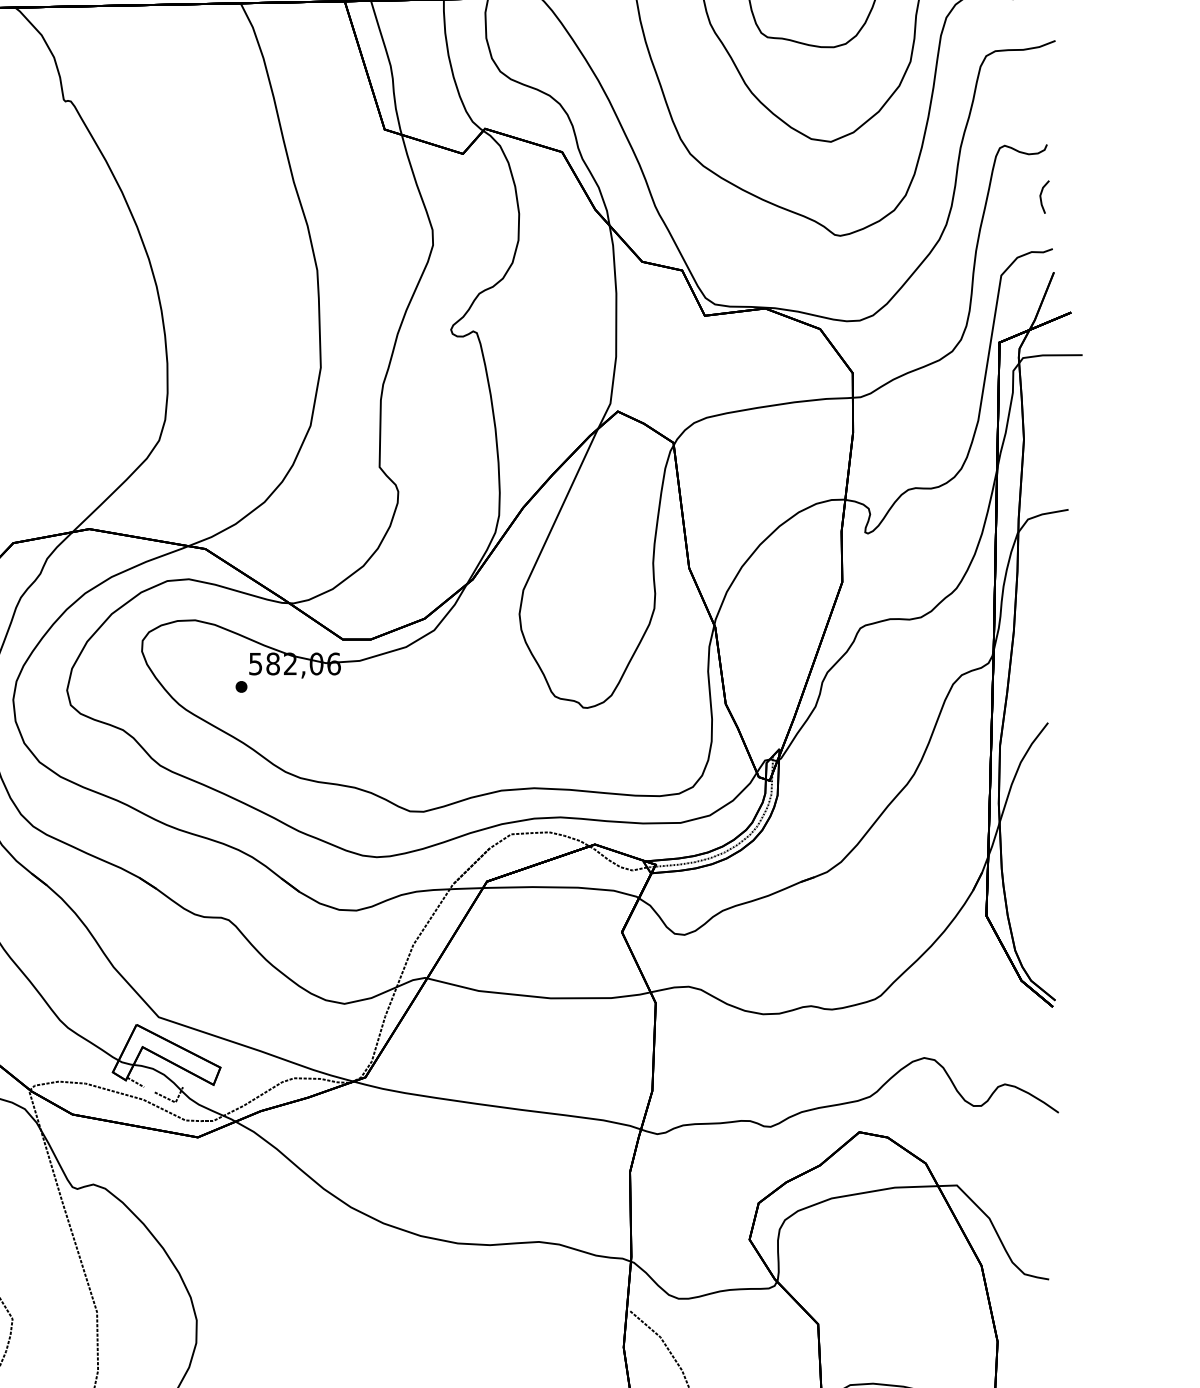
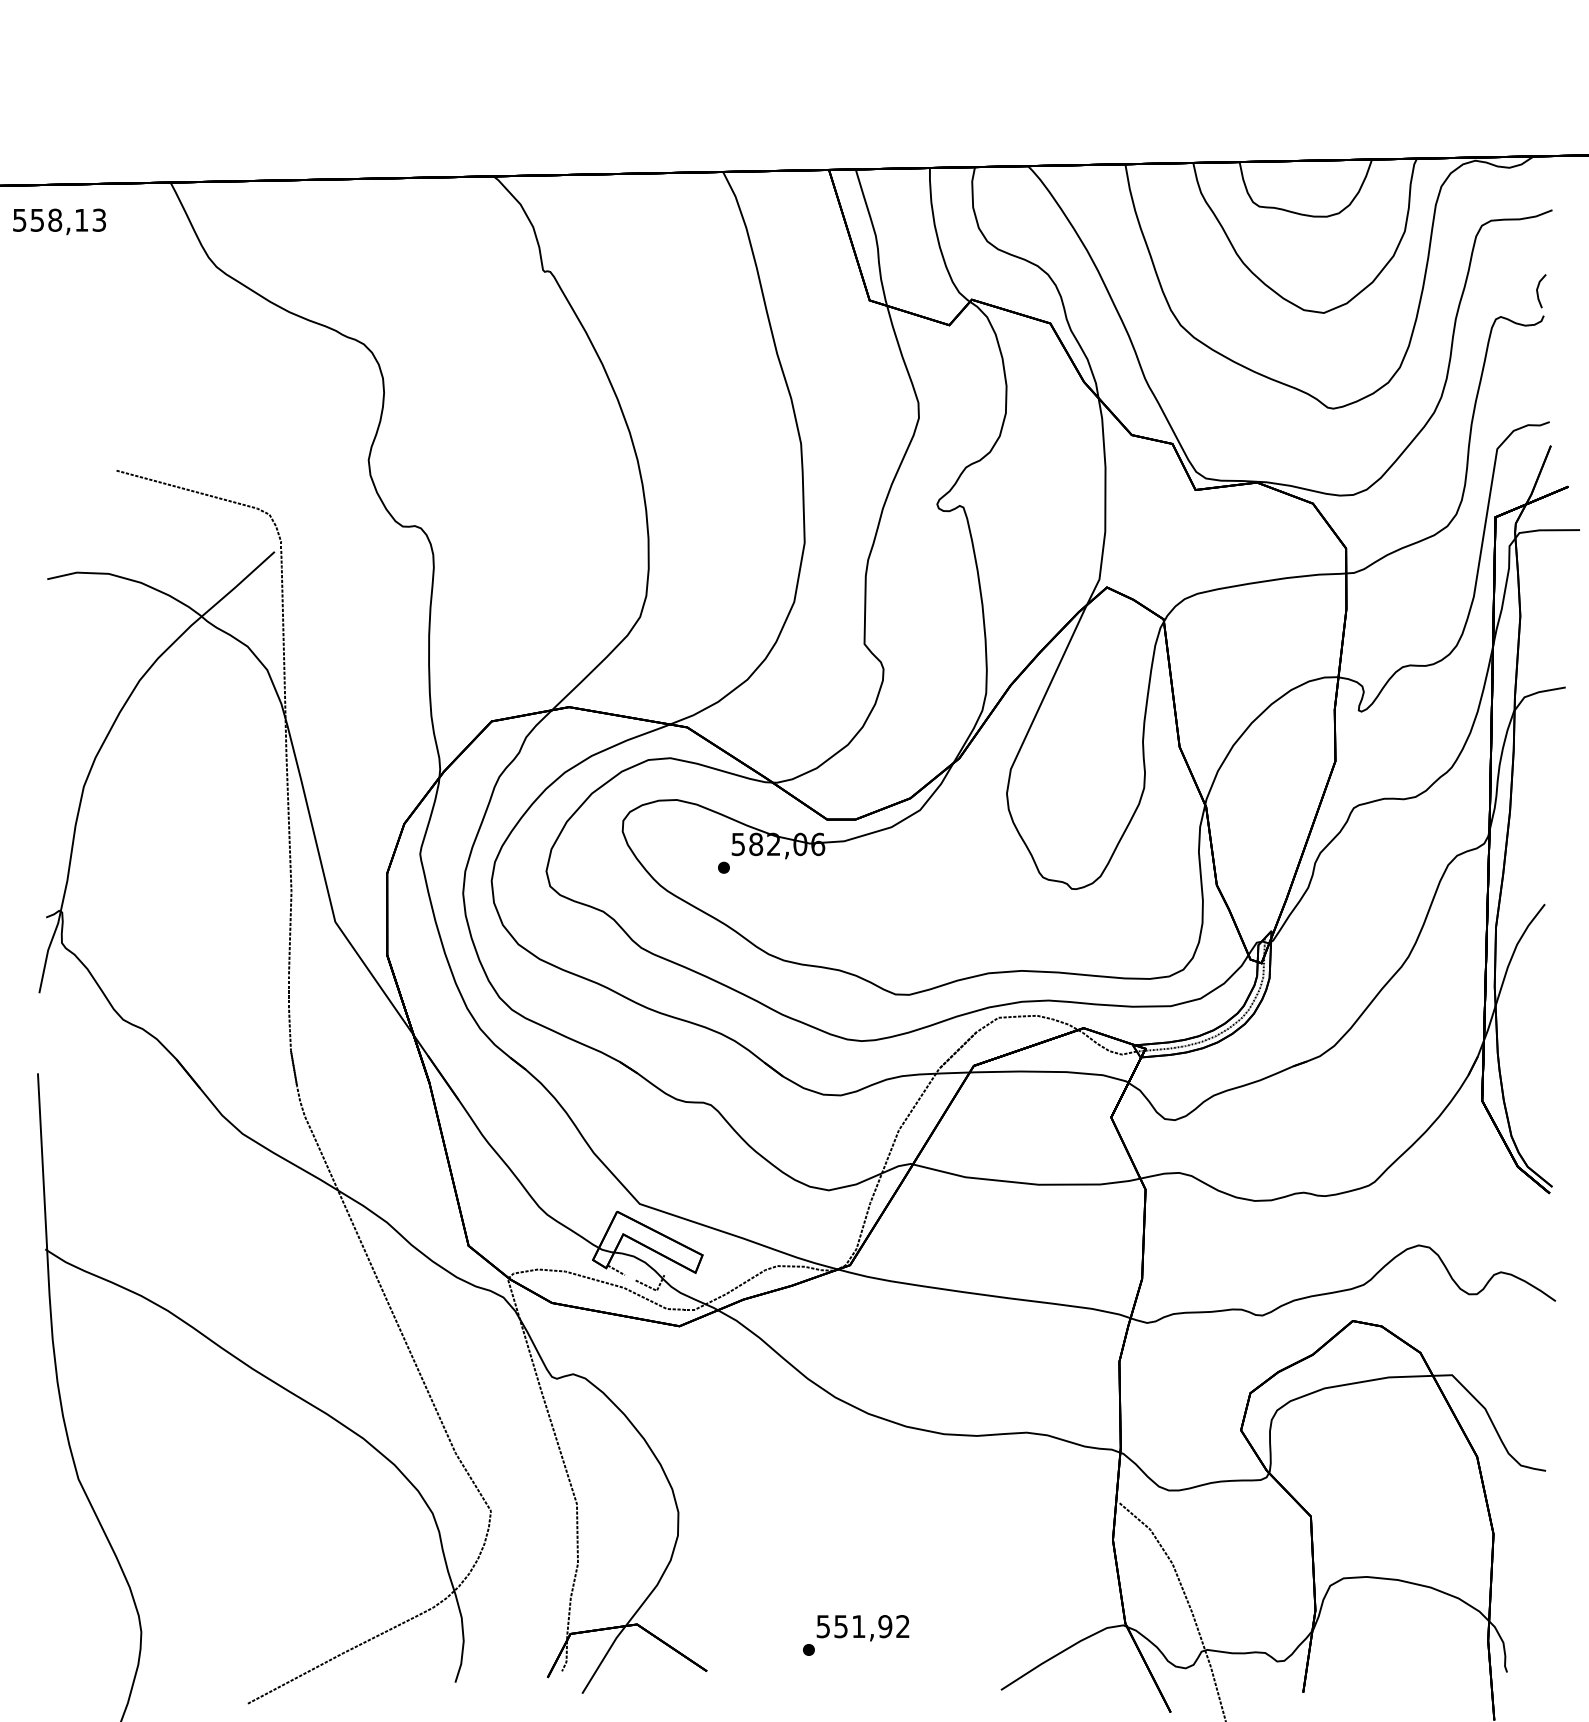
line: (1041, 197) -> (1538, 291), moved

